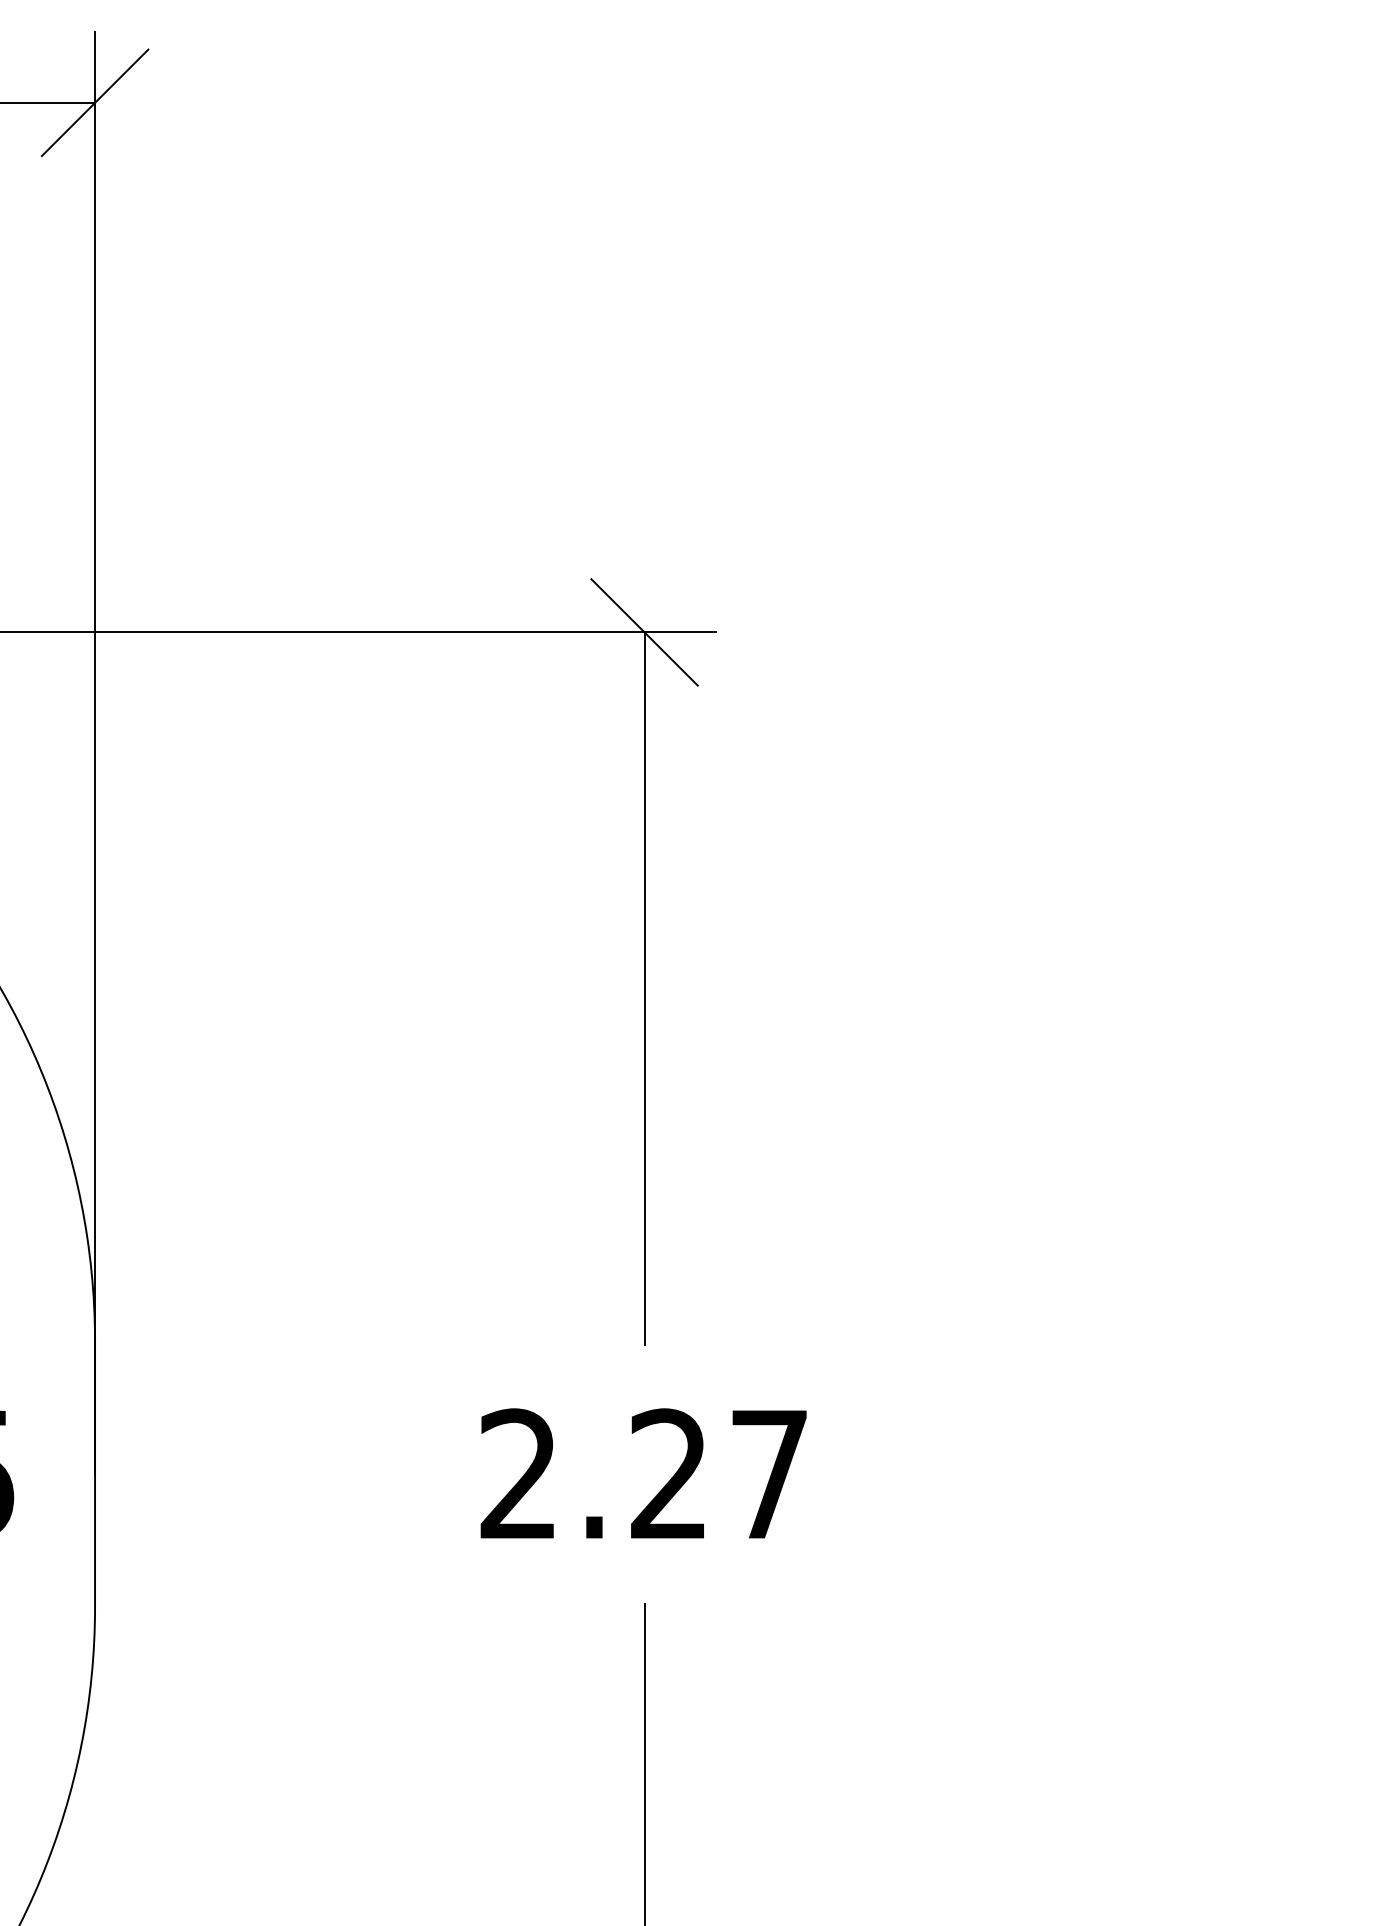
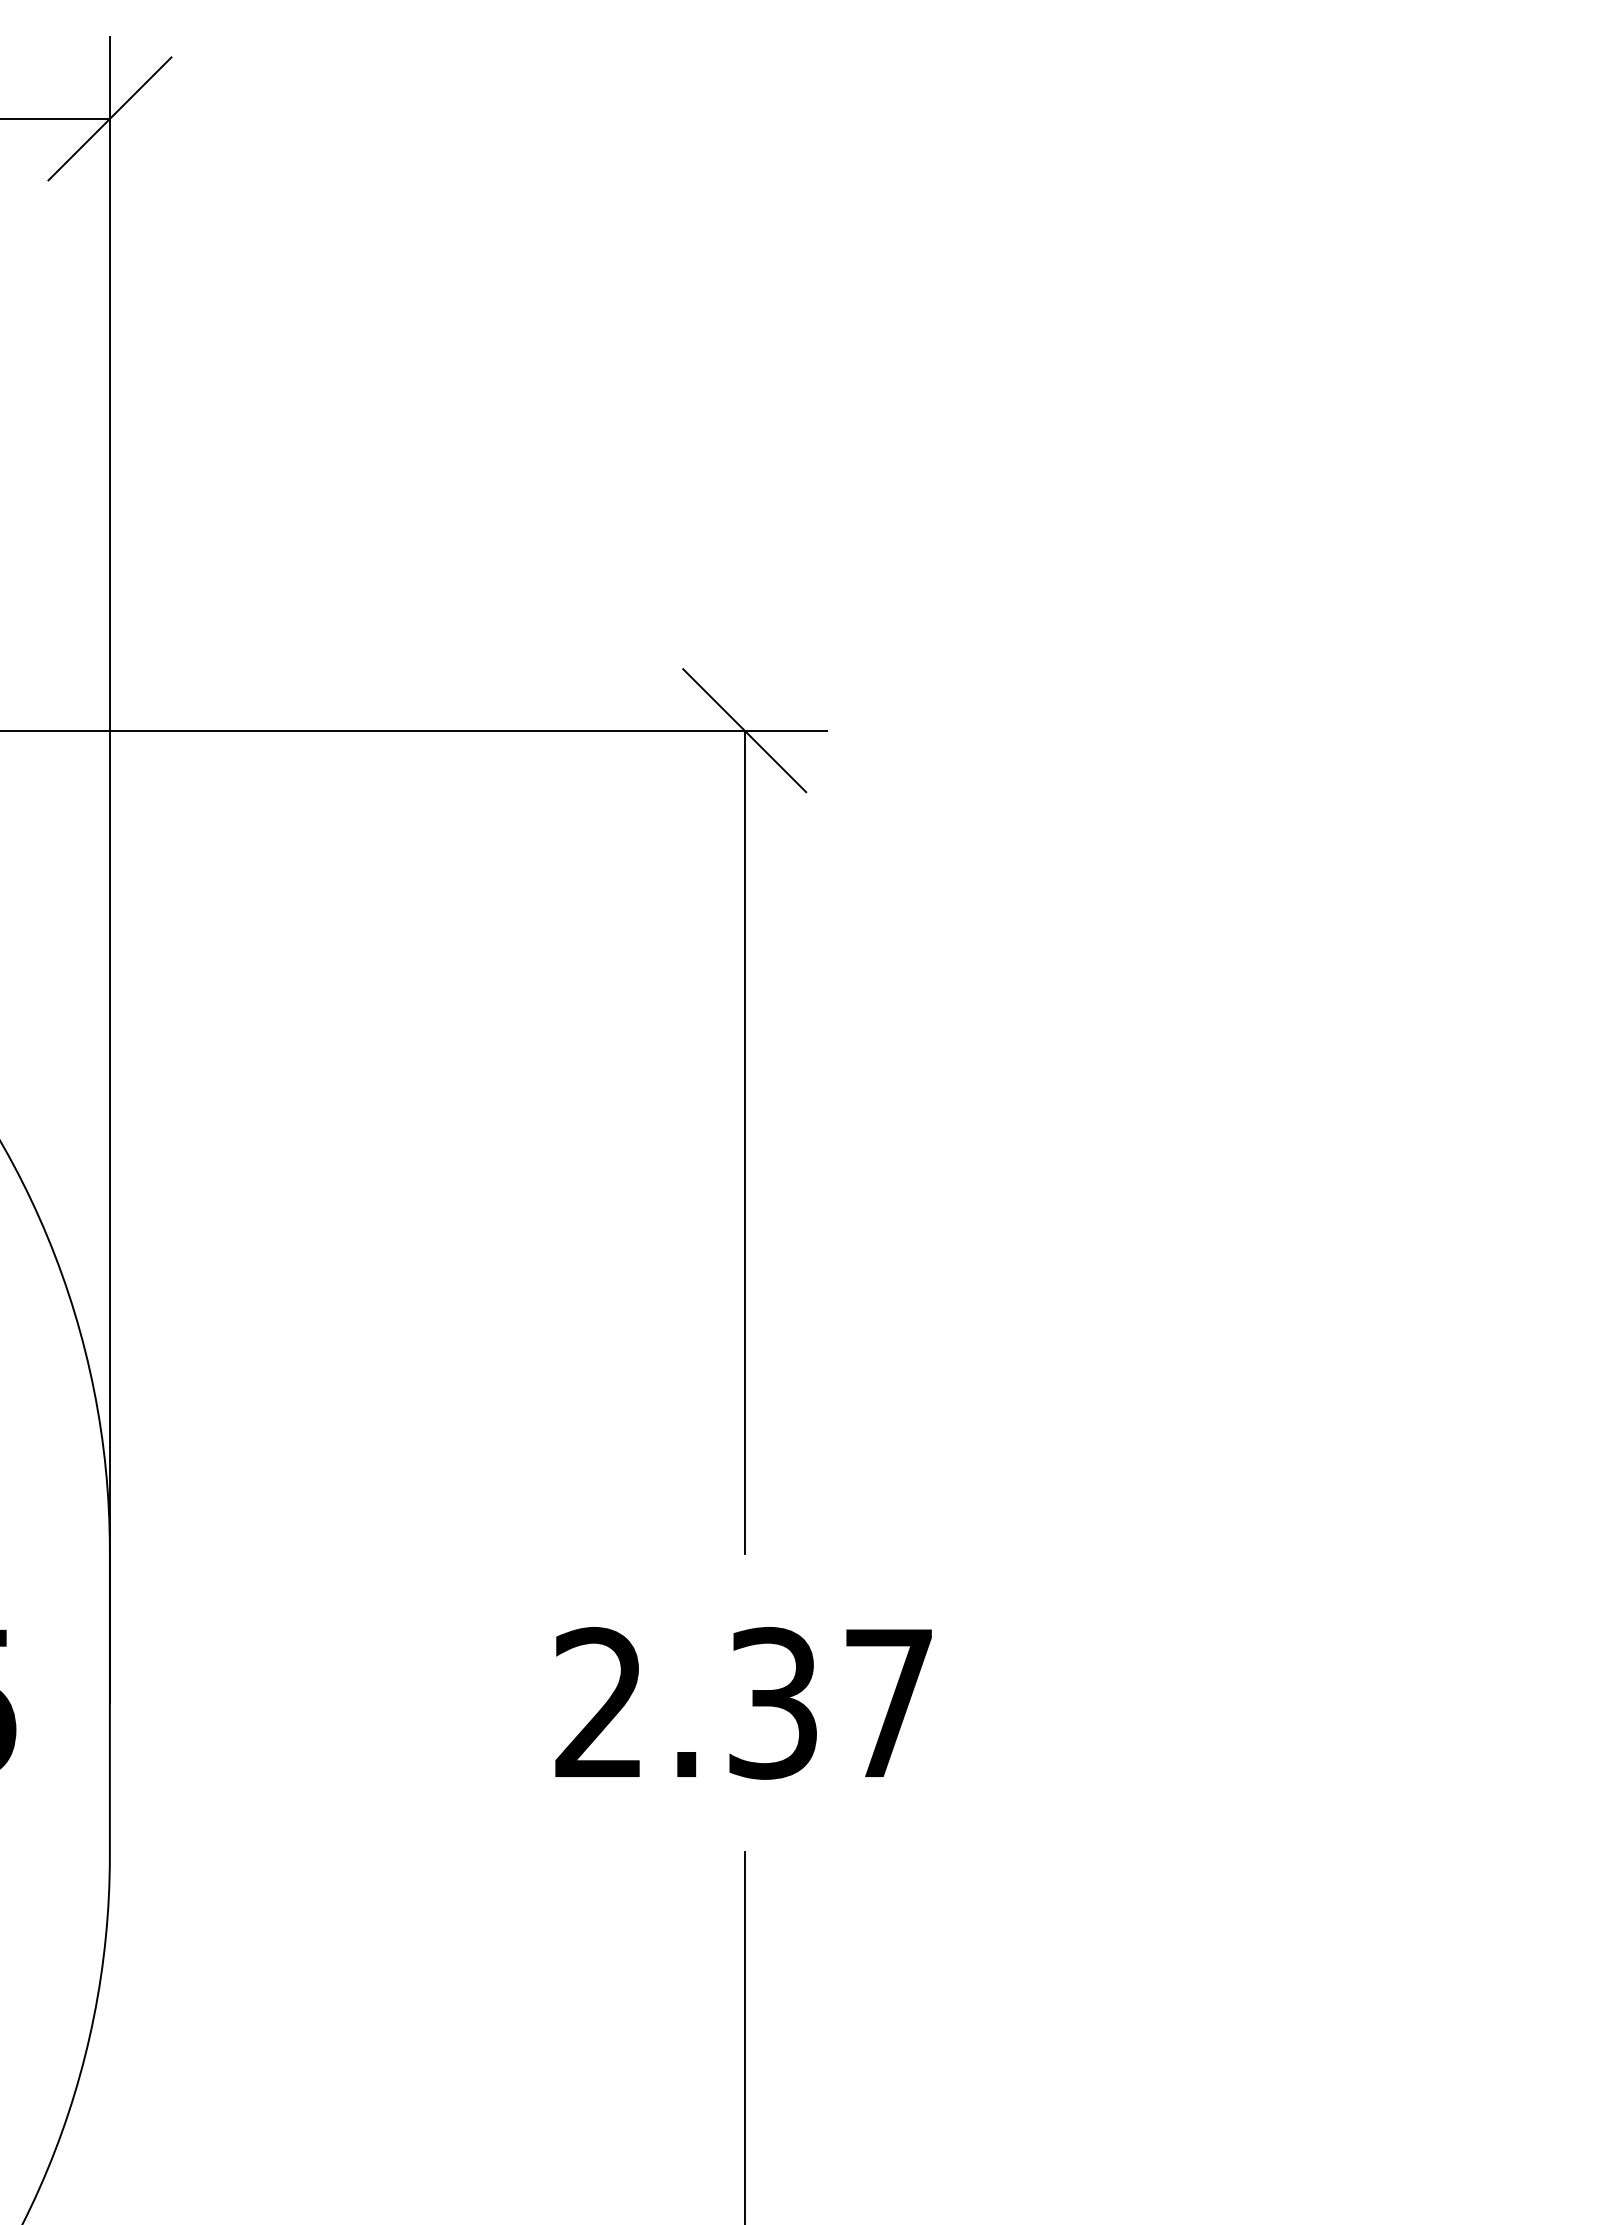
text: (668, 1474) -> (772, 1703), 2.27 -> 2.37

